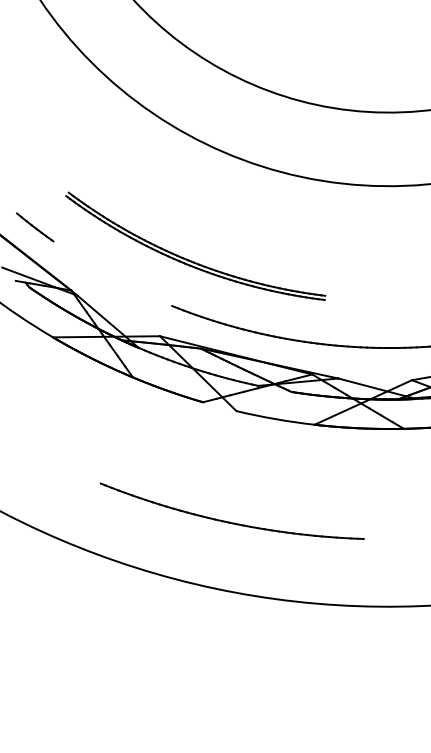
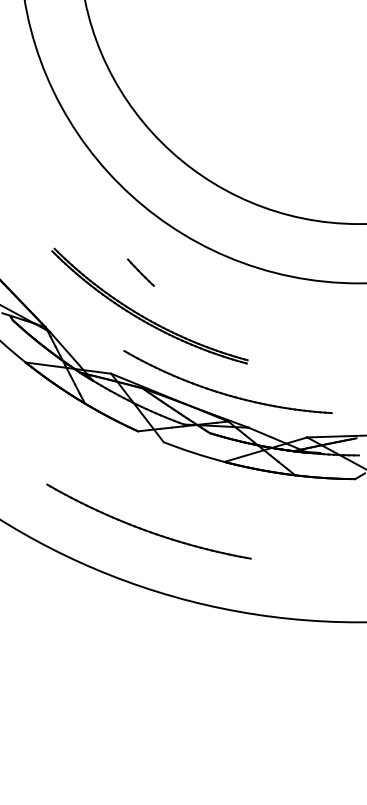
line: (34, 227) -> (140, 272), moved

